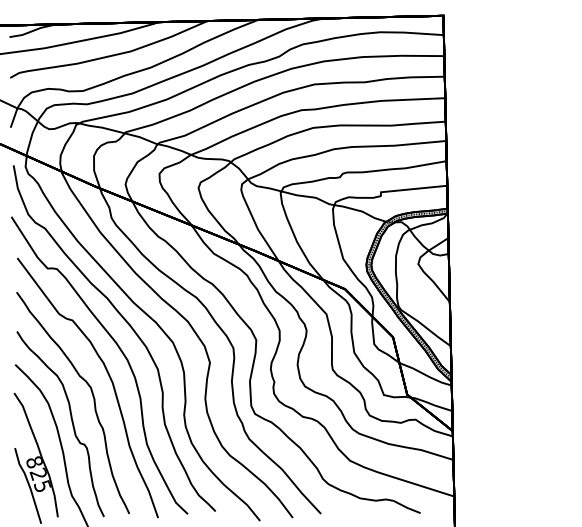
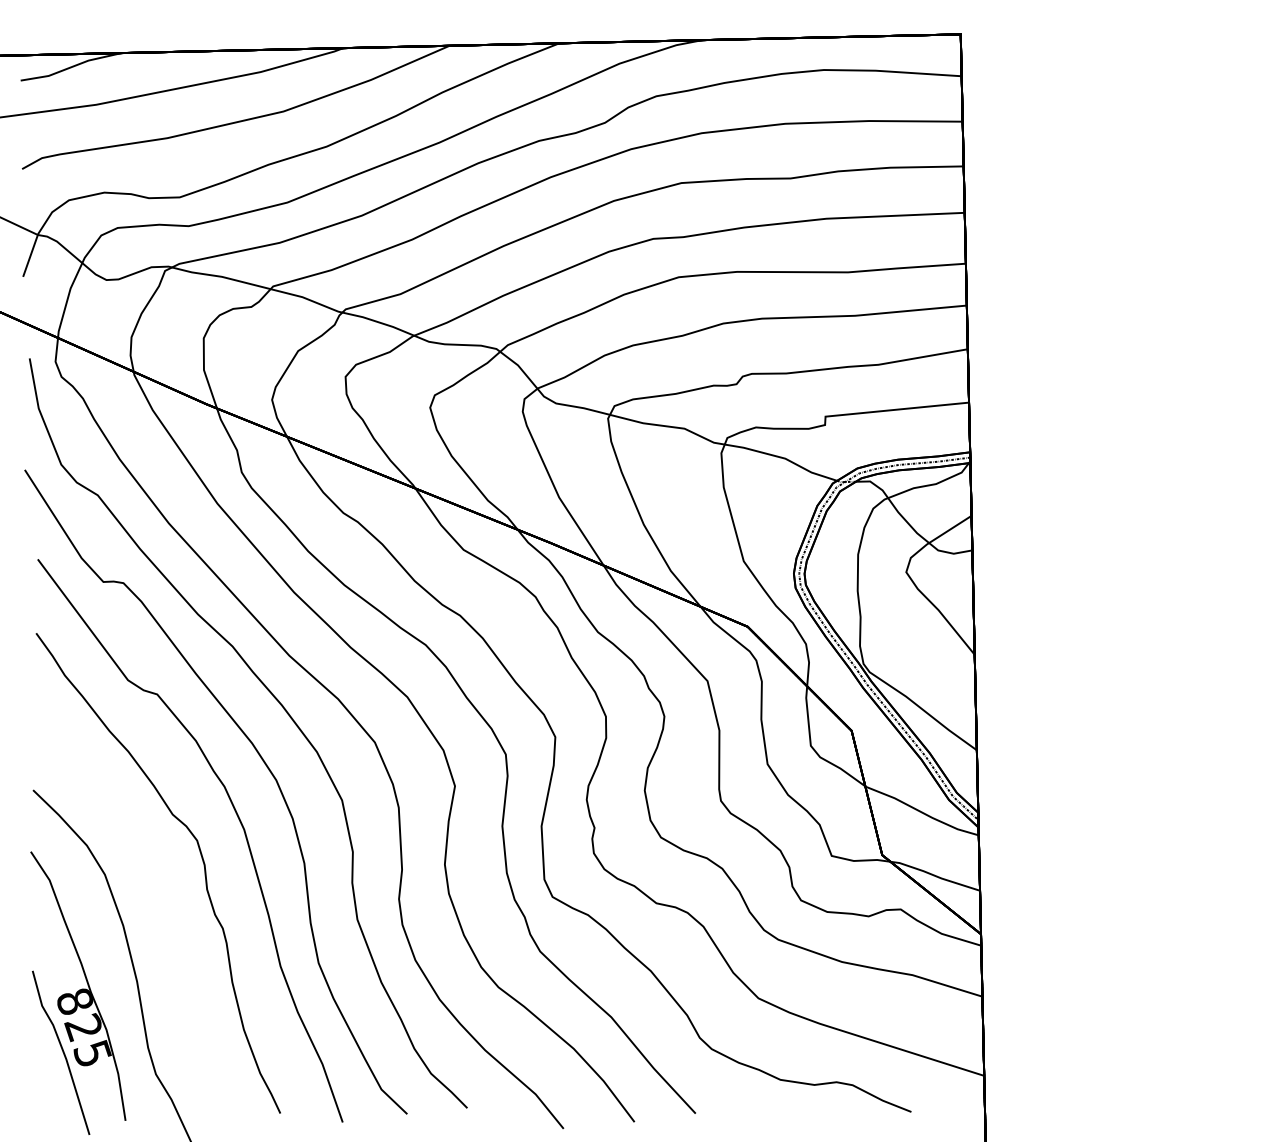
part: (71, 422) -> (154, 915), removed

